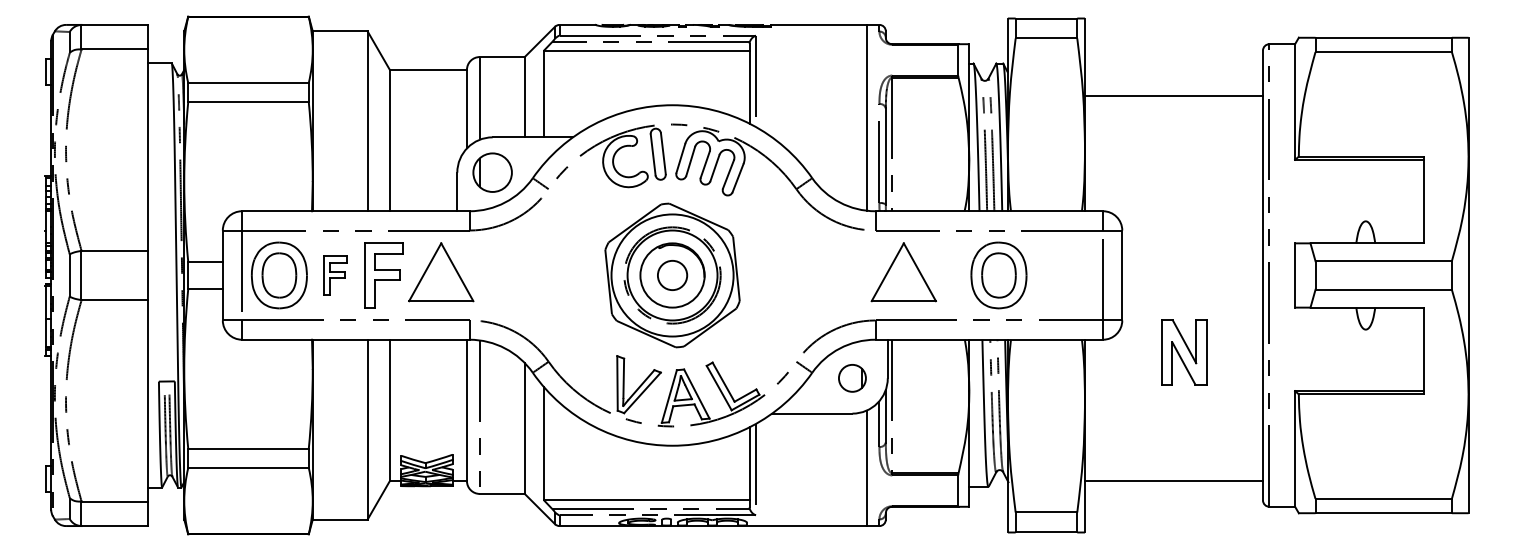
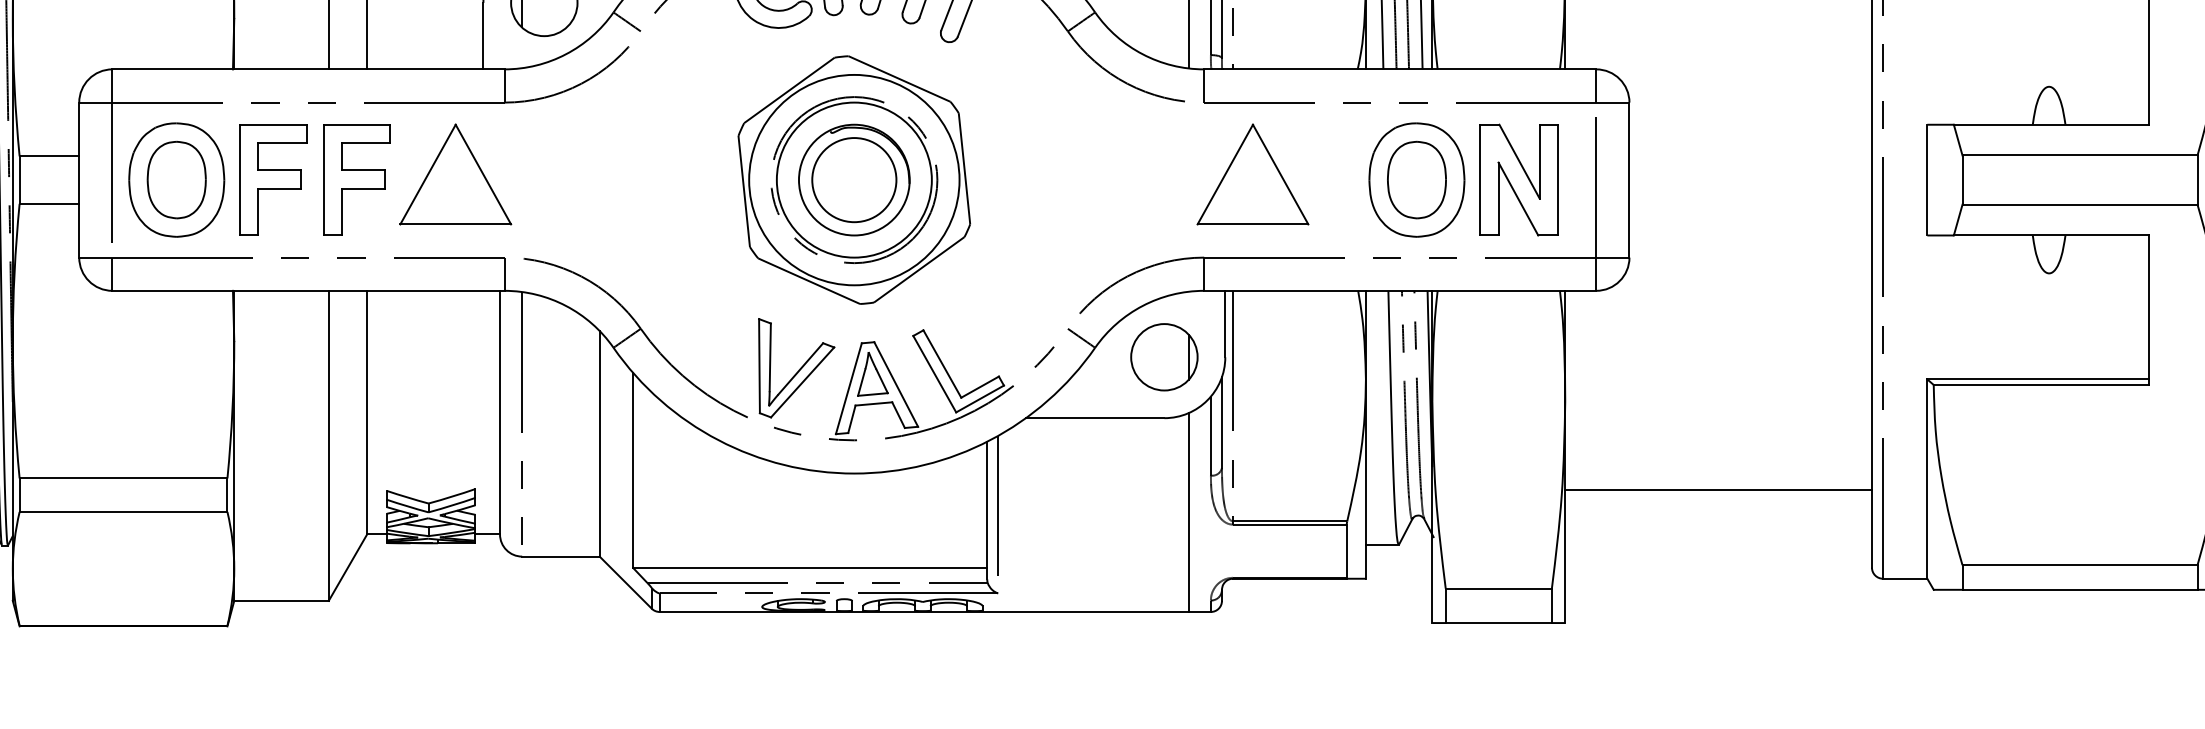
part: (335, 275) -> (273, 180), size x1.67
circle: (672, 275) -> (854, 180), size x1.67
part: (1184, 352) -> (1519, 180), moved
part: (852, 378) -> (1164, 357), size x1.43
line: (1173, 481) -> (1717, 490), moved

